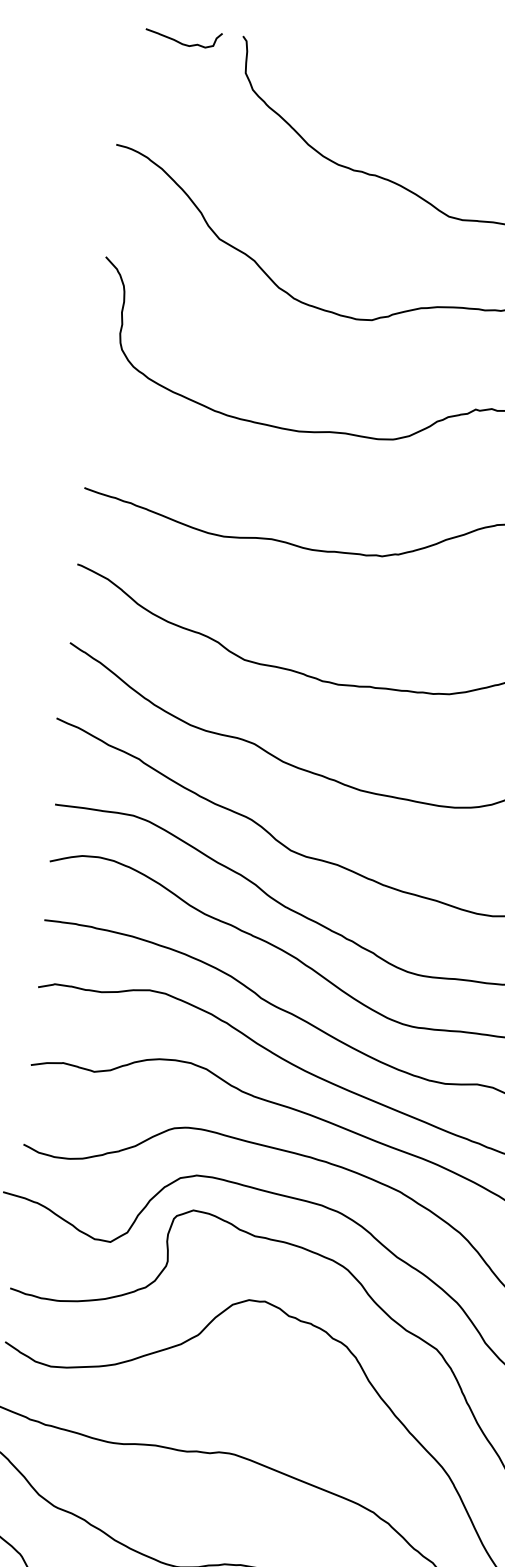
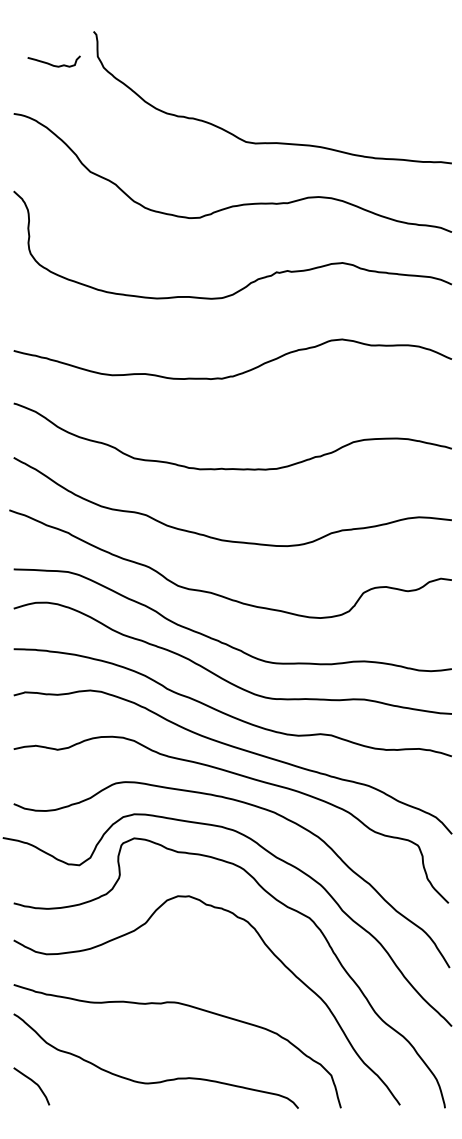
curve: (182, 42) -> (53, 64), moved

